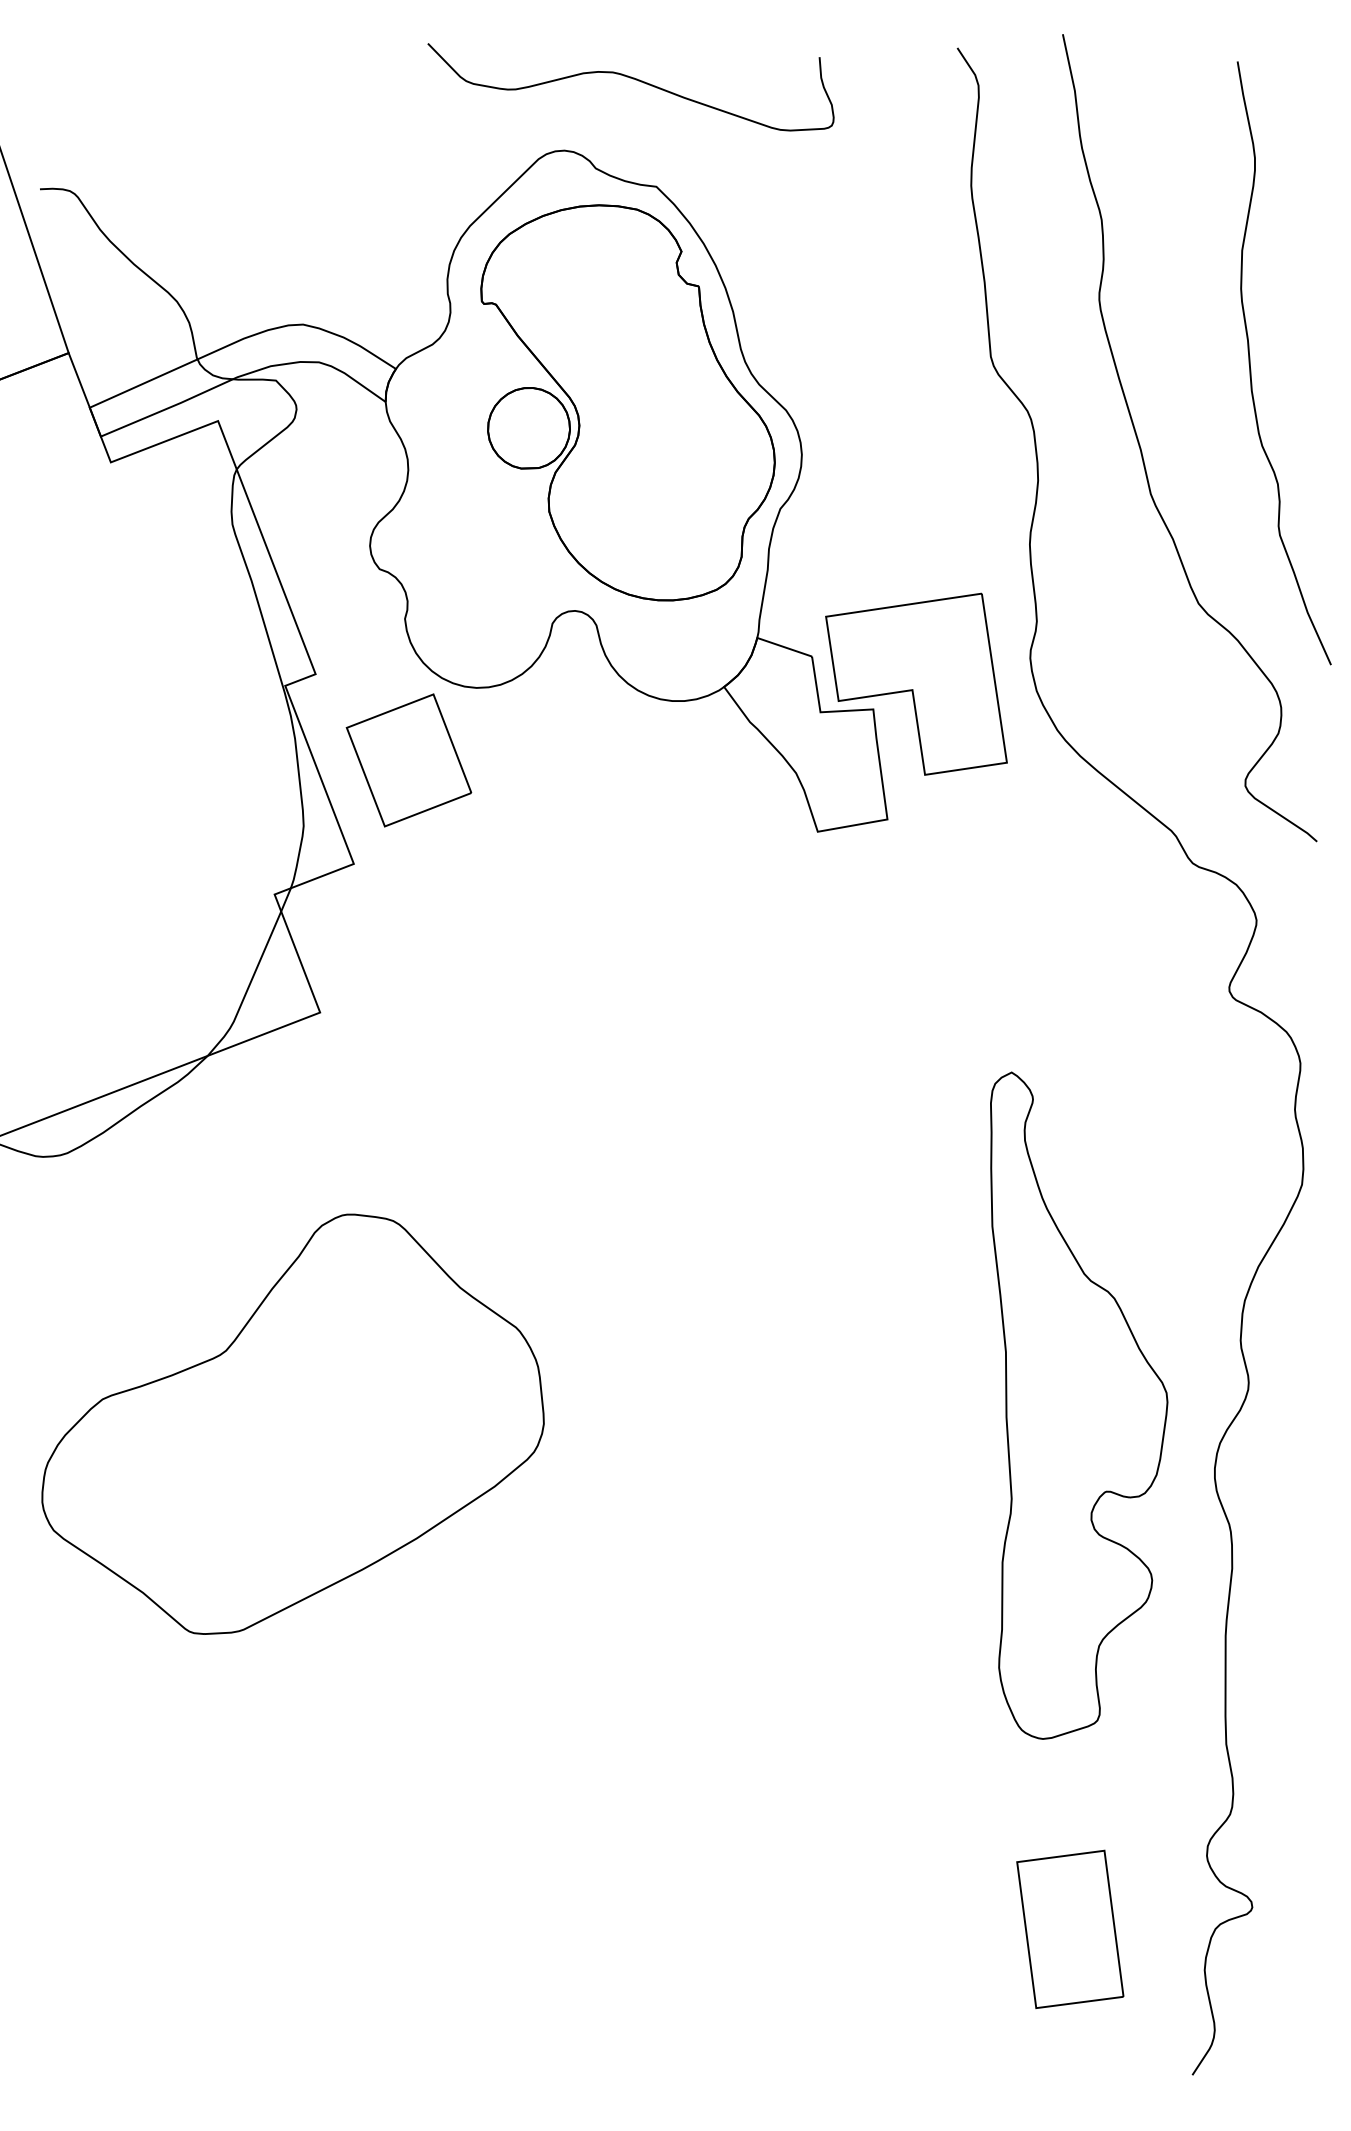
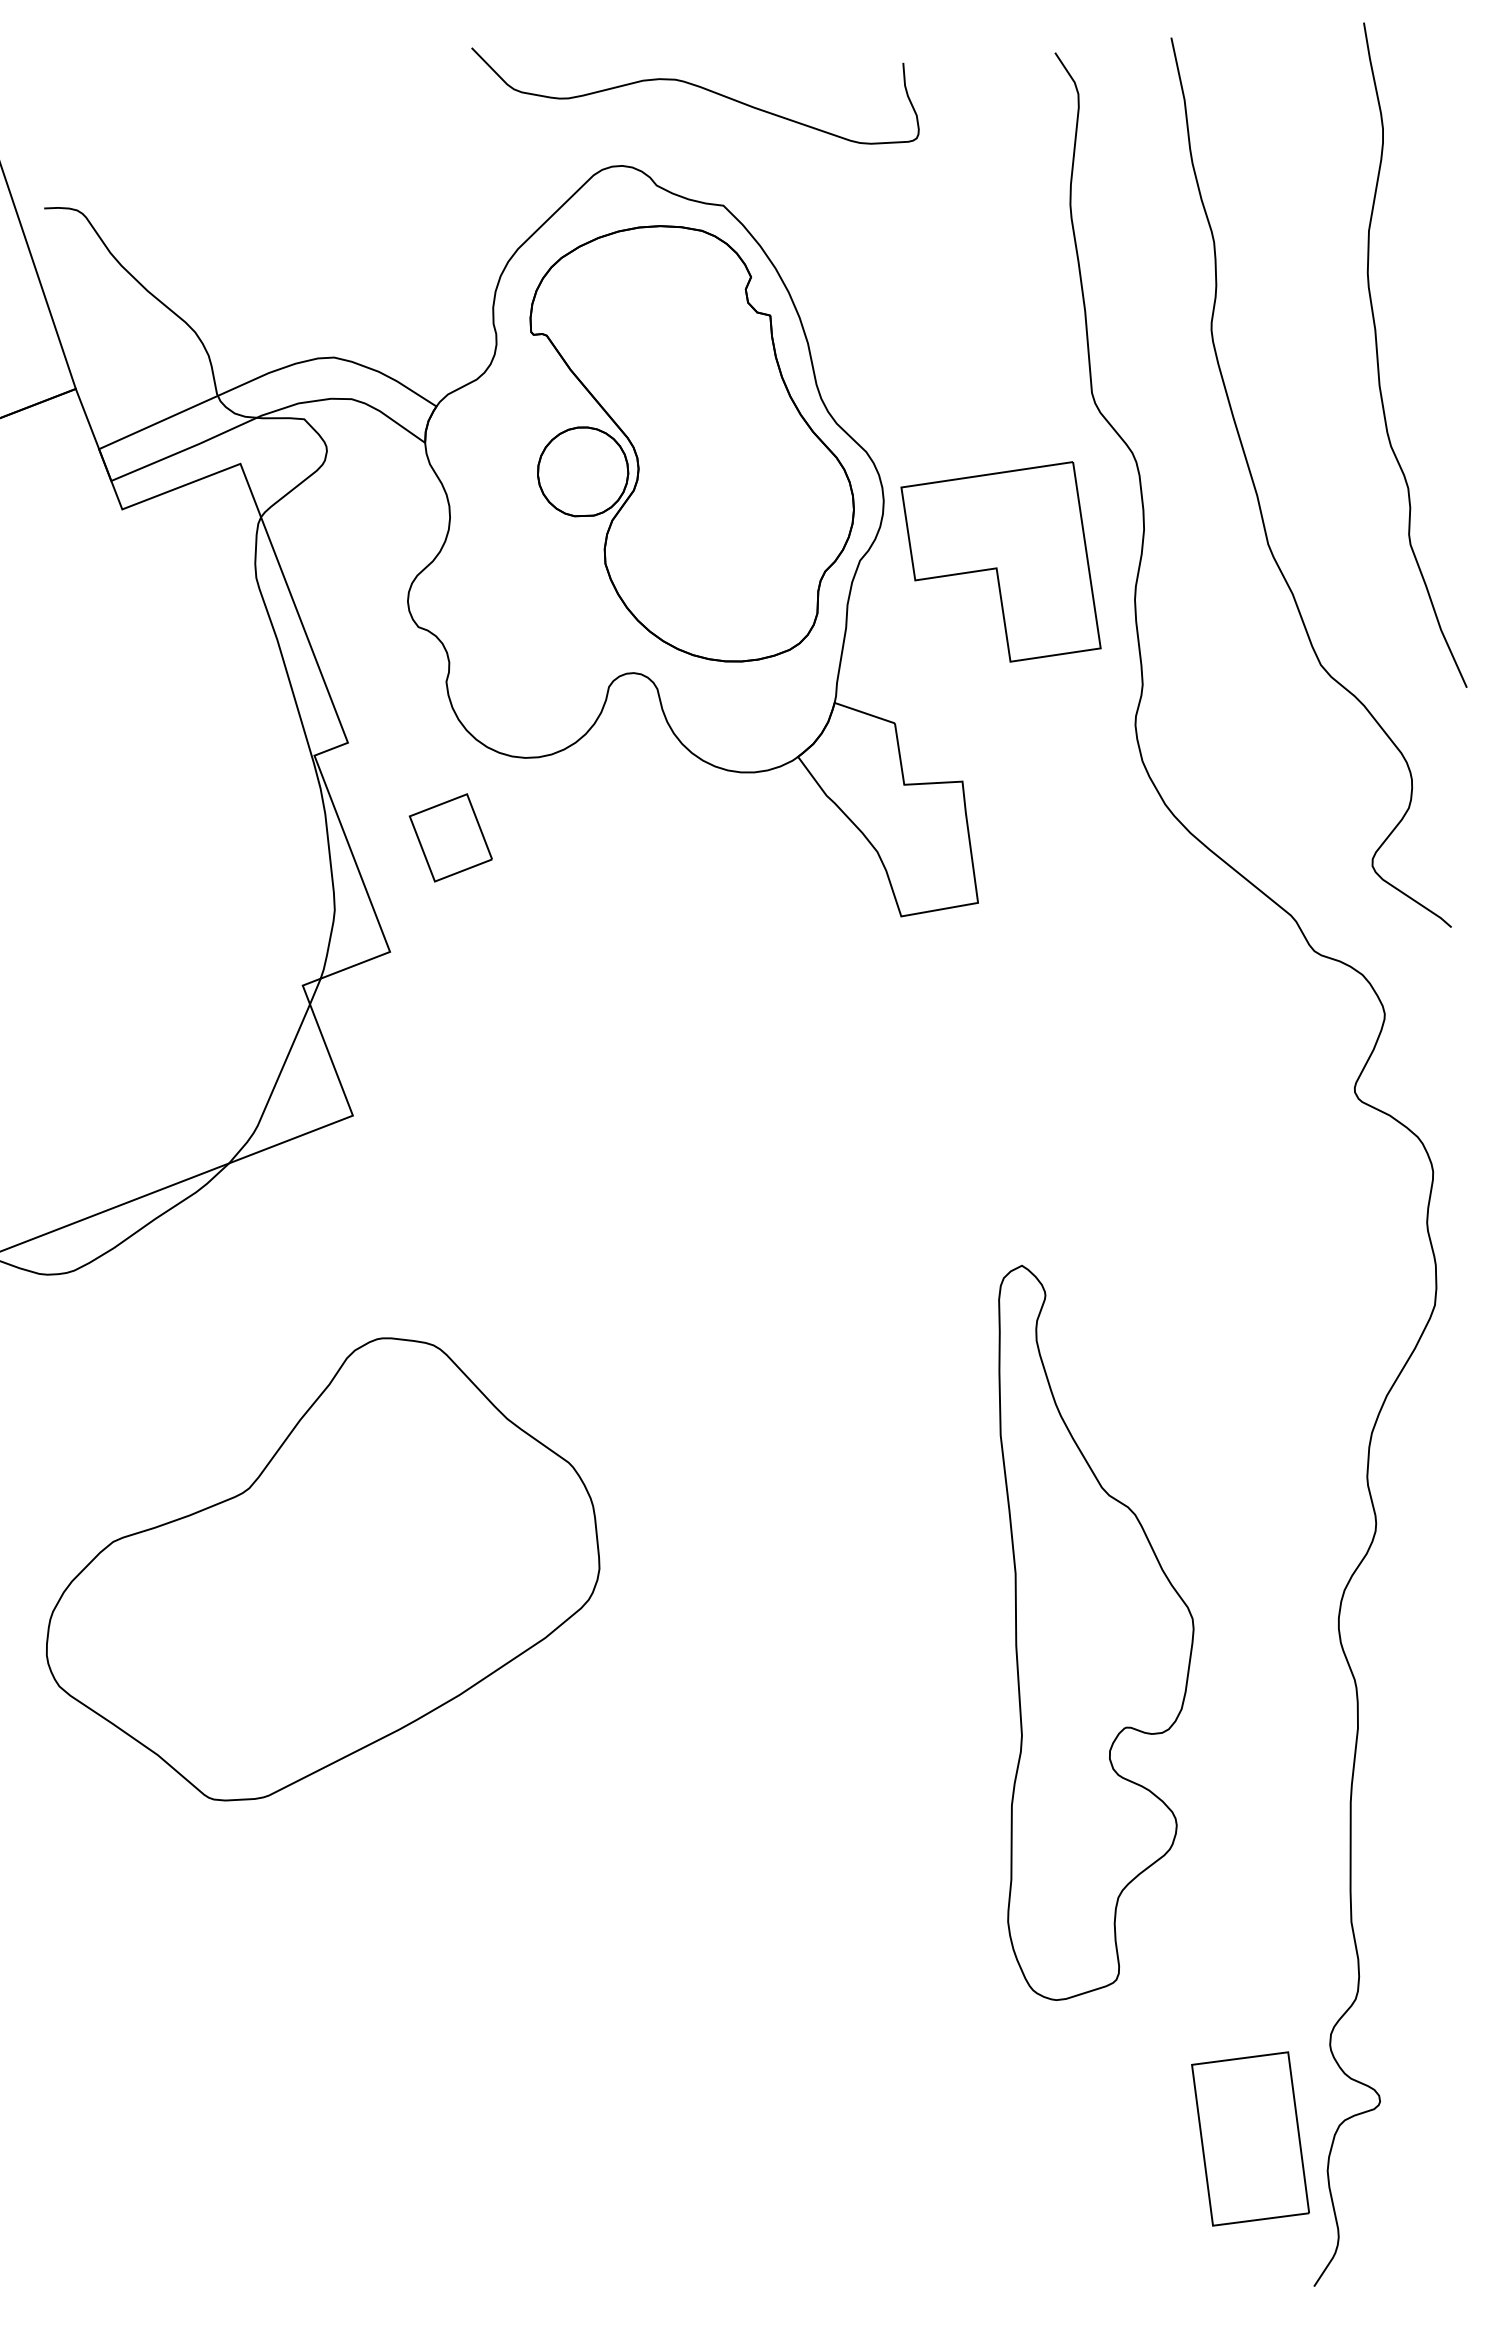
curve: (1250, 362) -> (1378, 354), moved
part: (915, 683) -> (1000, 561), moved
part: (408, 760) -> (450, 837), size x0.6
part: (1079, 1405) -> (1096, 1632), moved
part: (1070, 1928) -> (1250, 2138), moved

